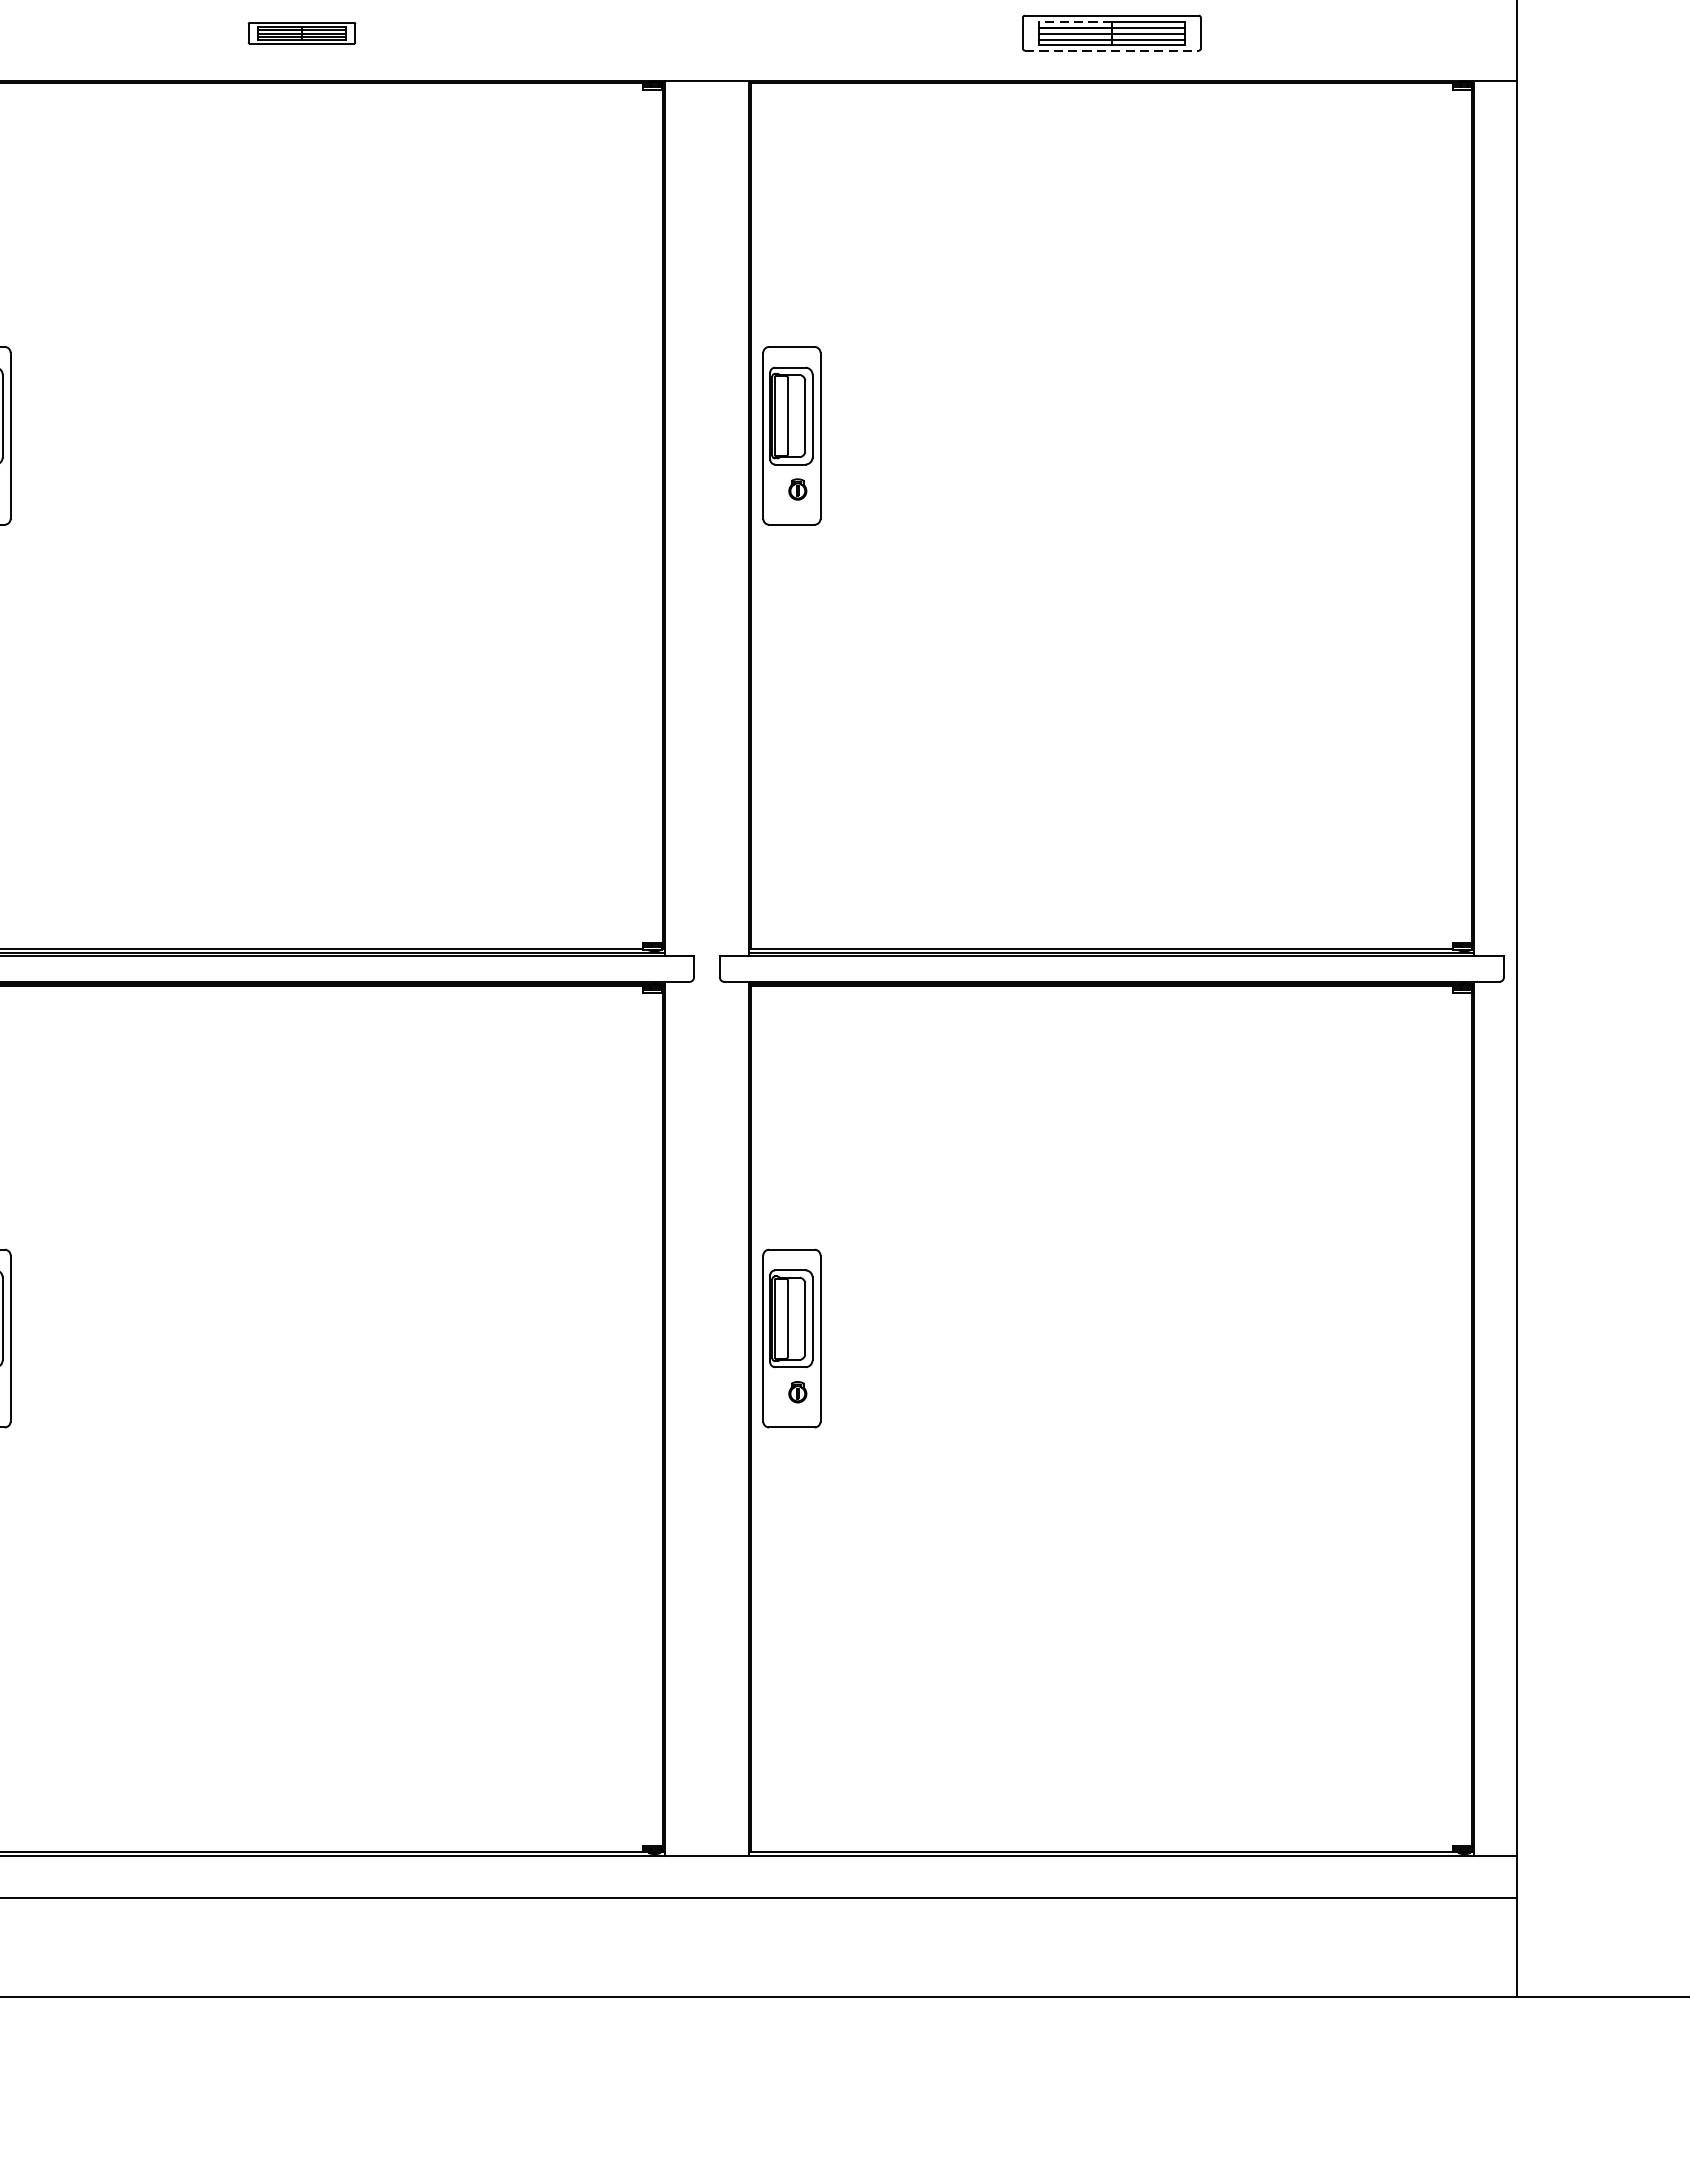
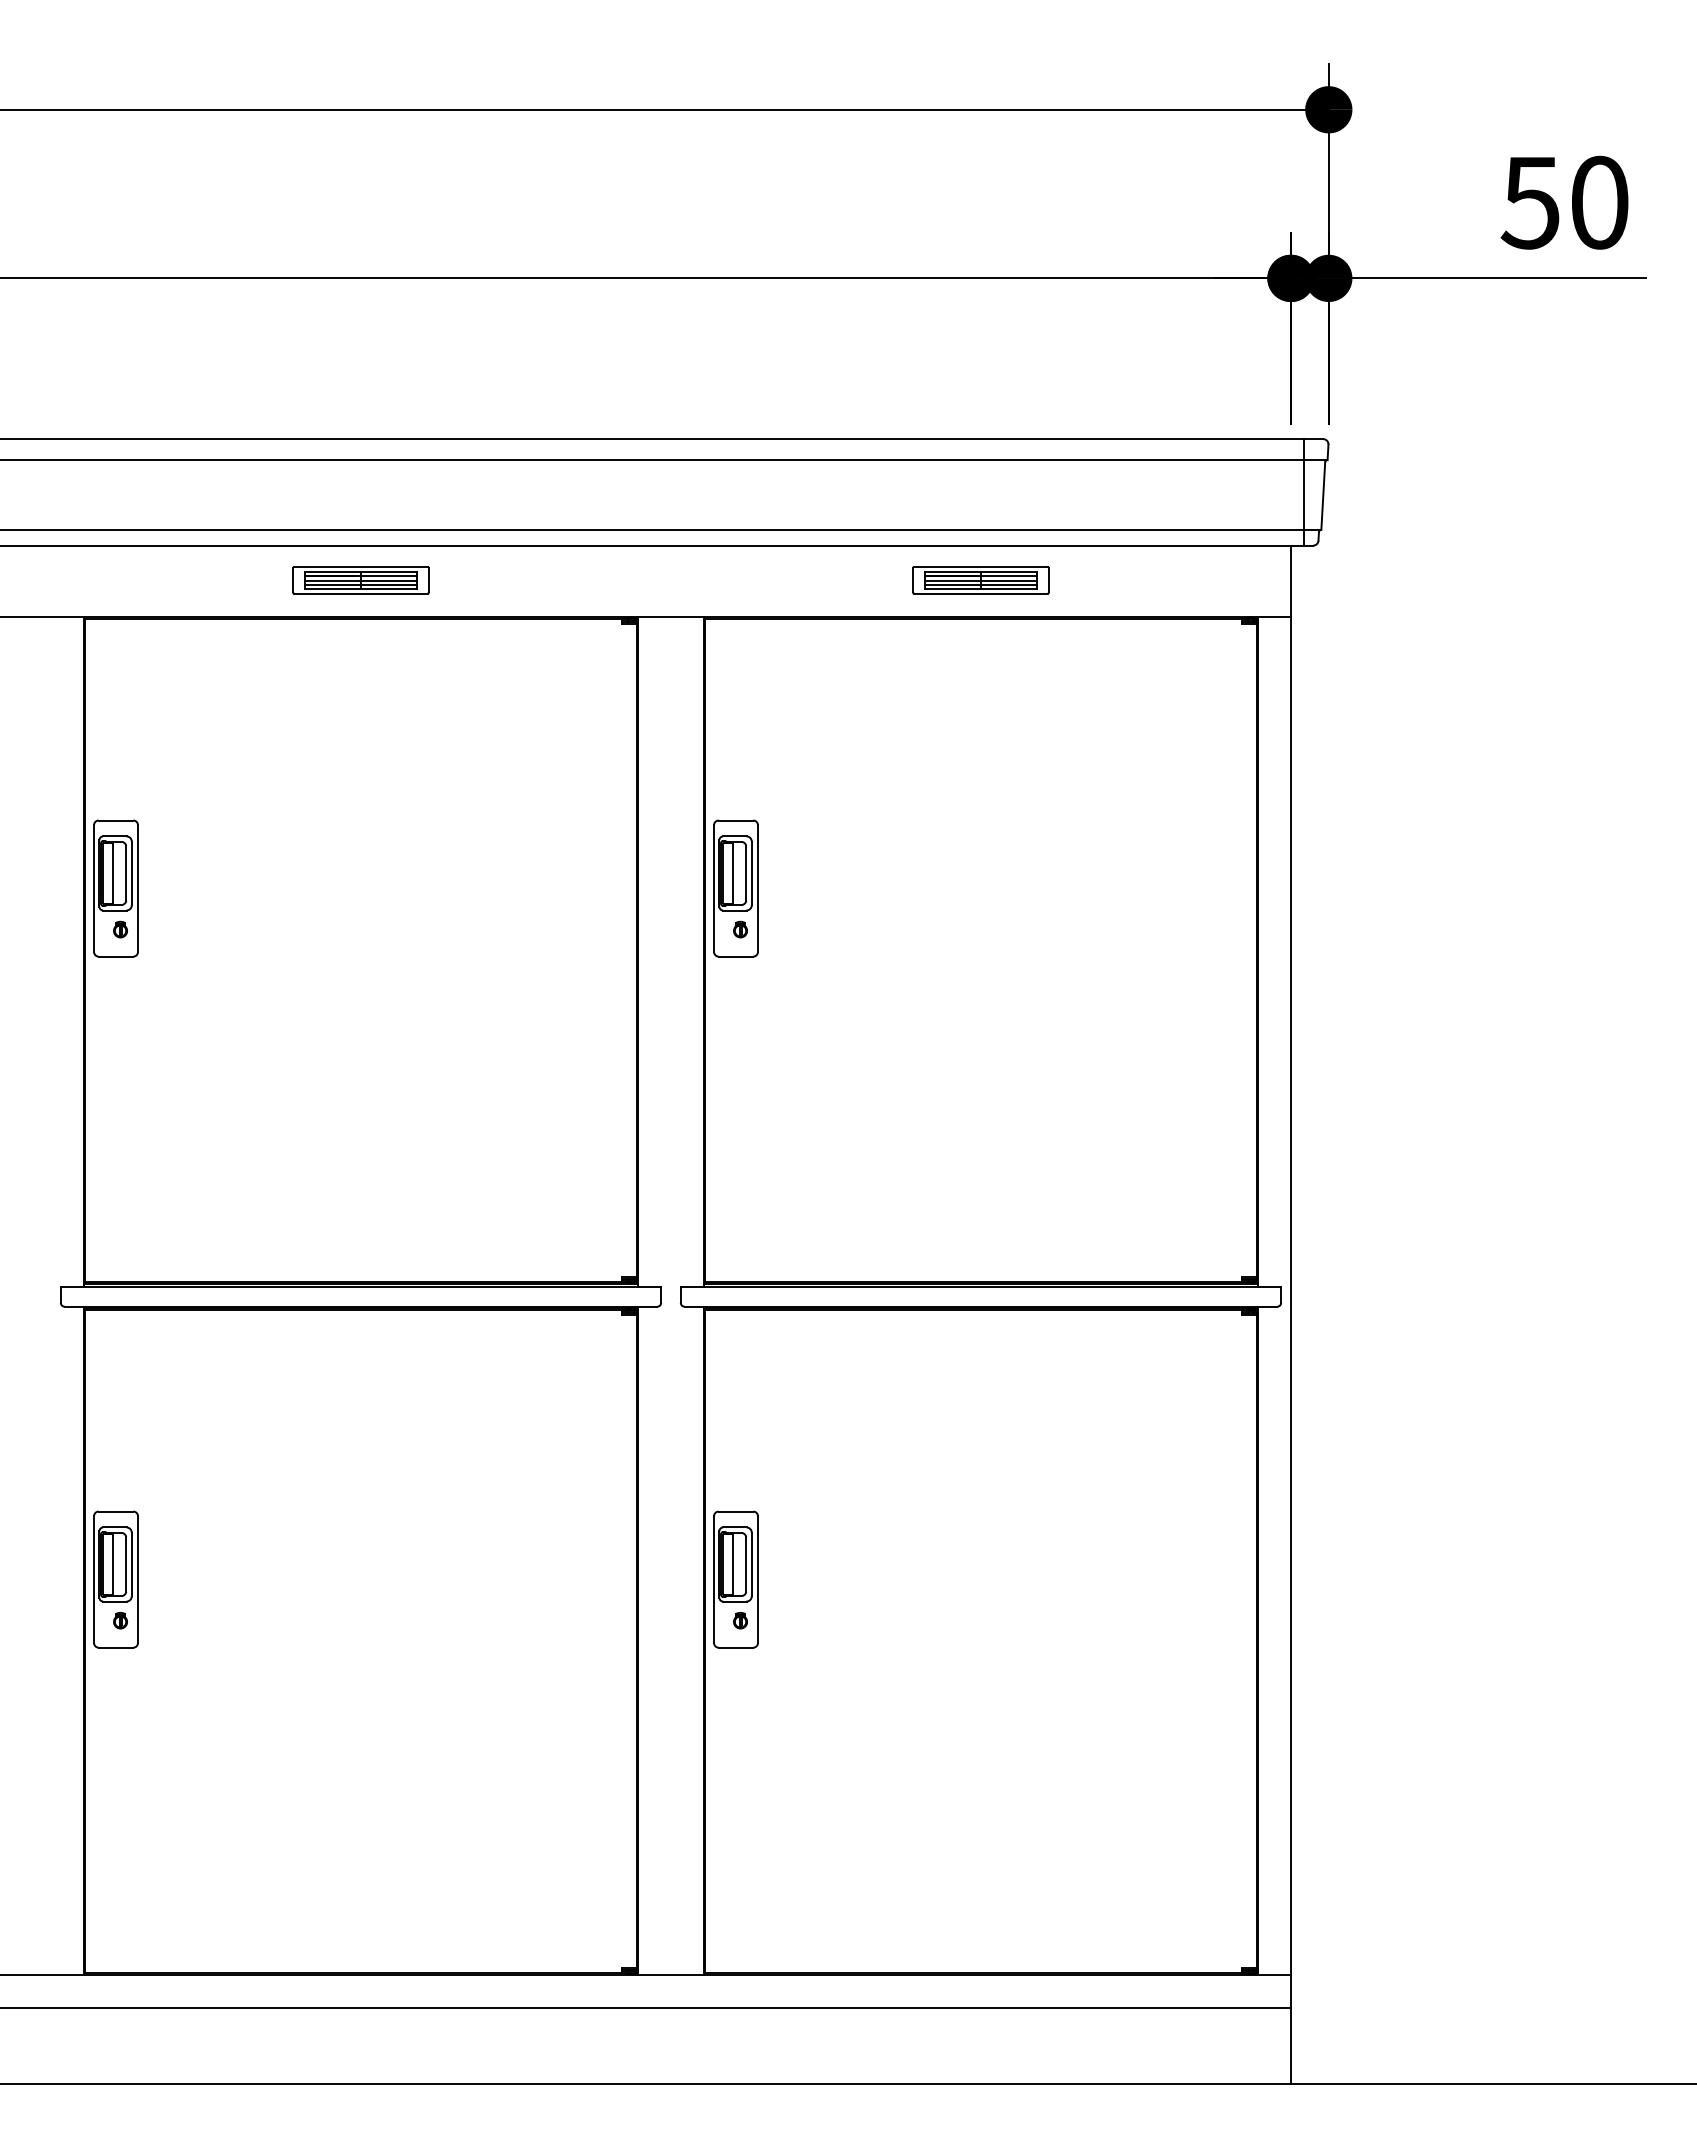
line: (1076, 21) -> (953, 571), dashed -> solid
part: (301, 33) -> (360, 580), size x1.67
line: (1111, 50) -> (980, 593), dashed -> solid

